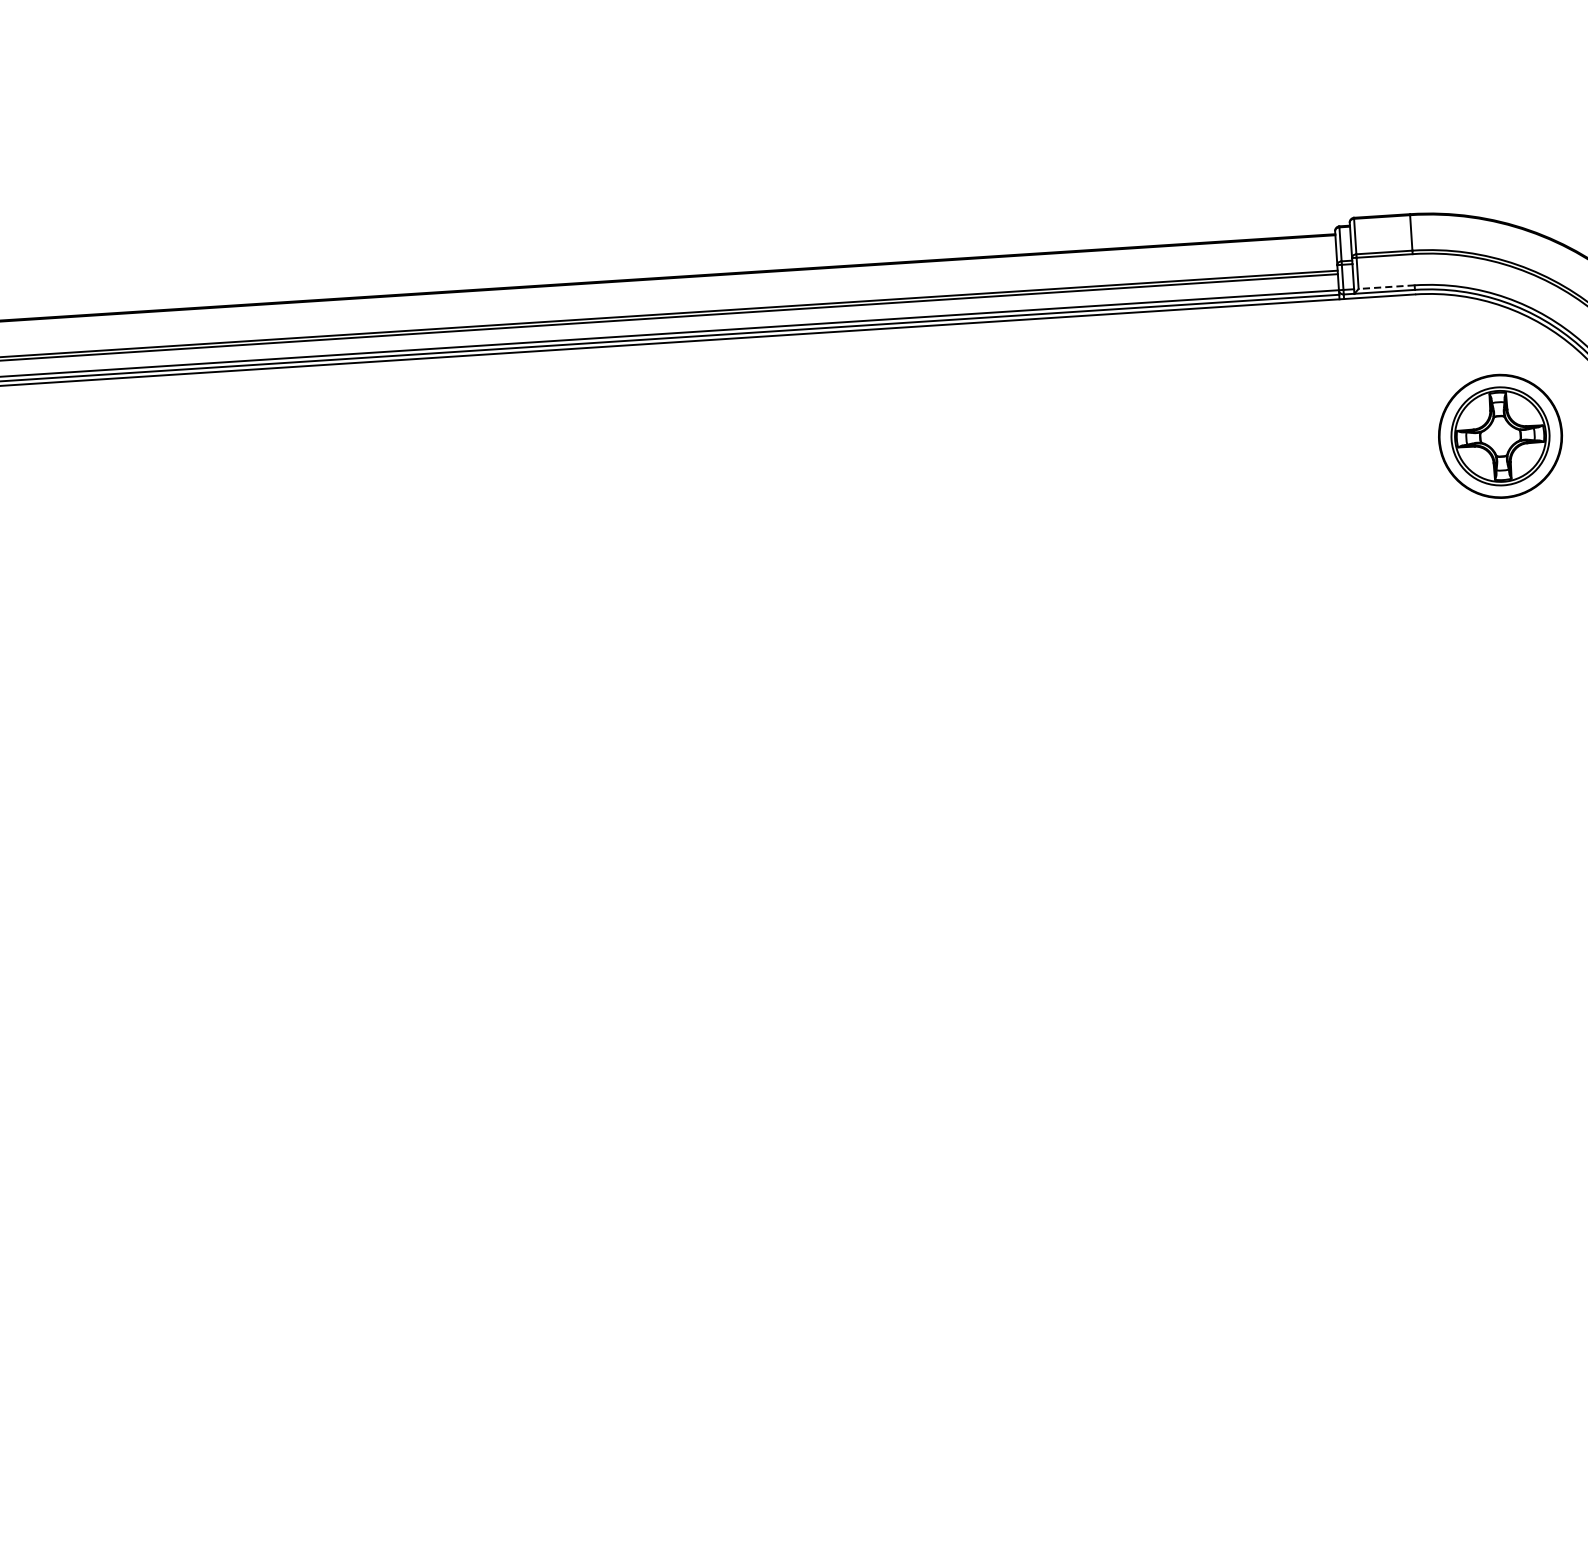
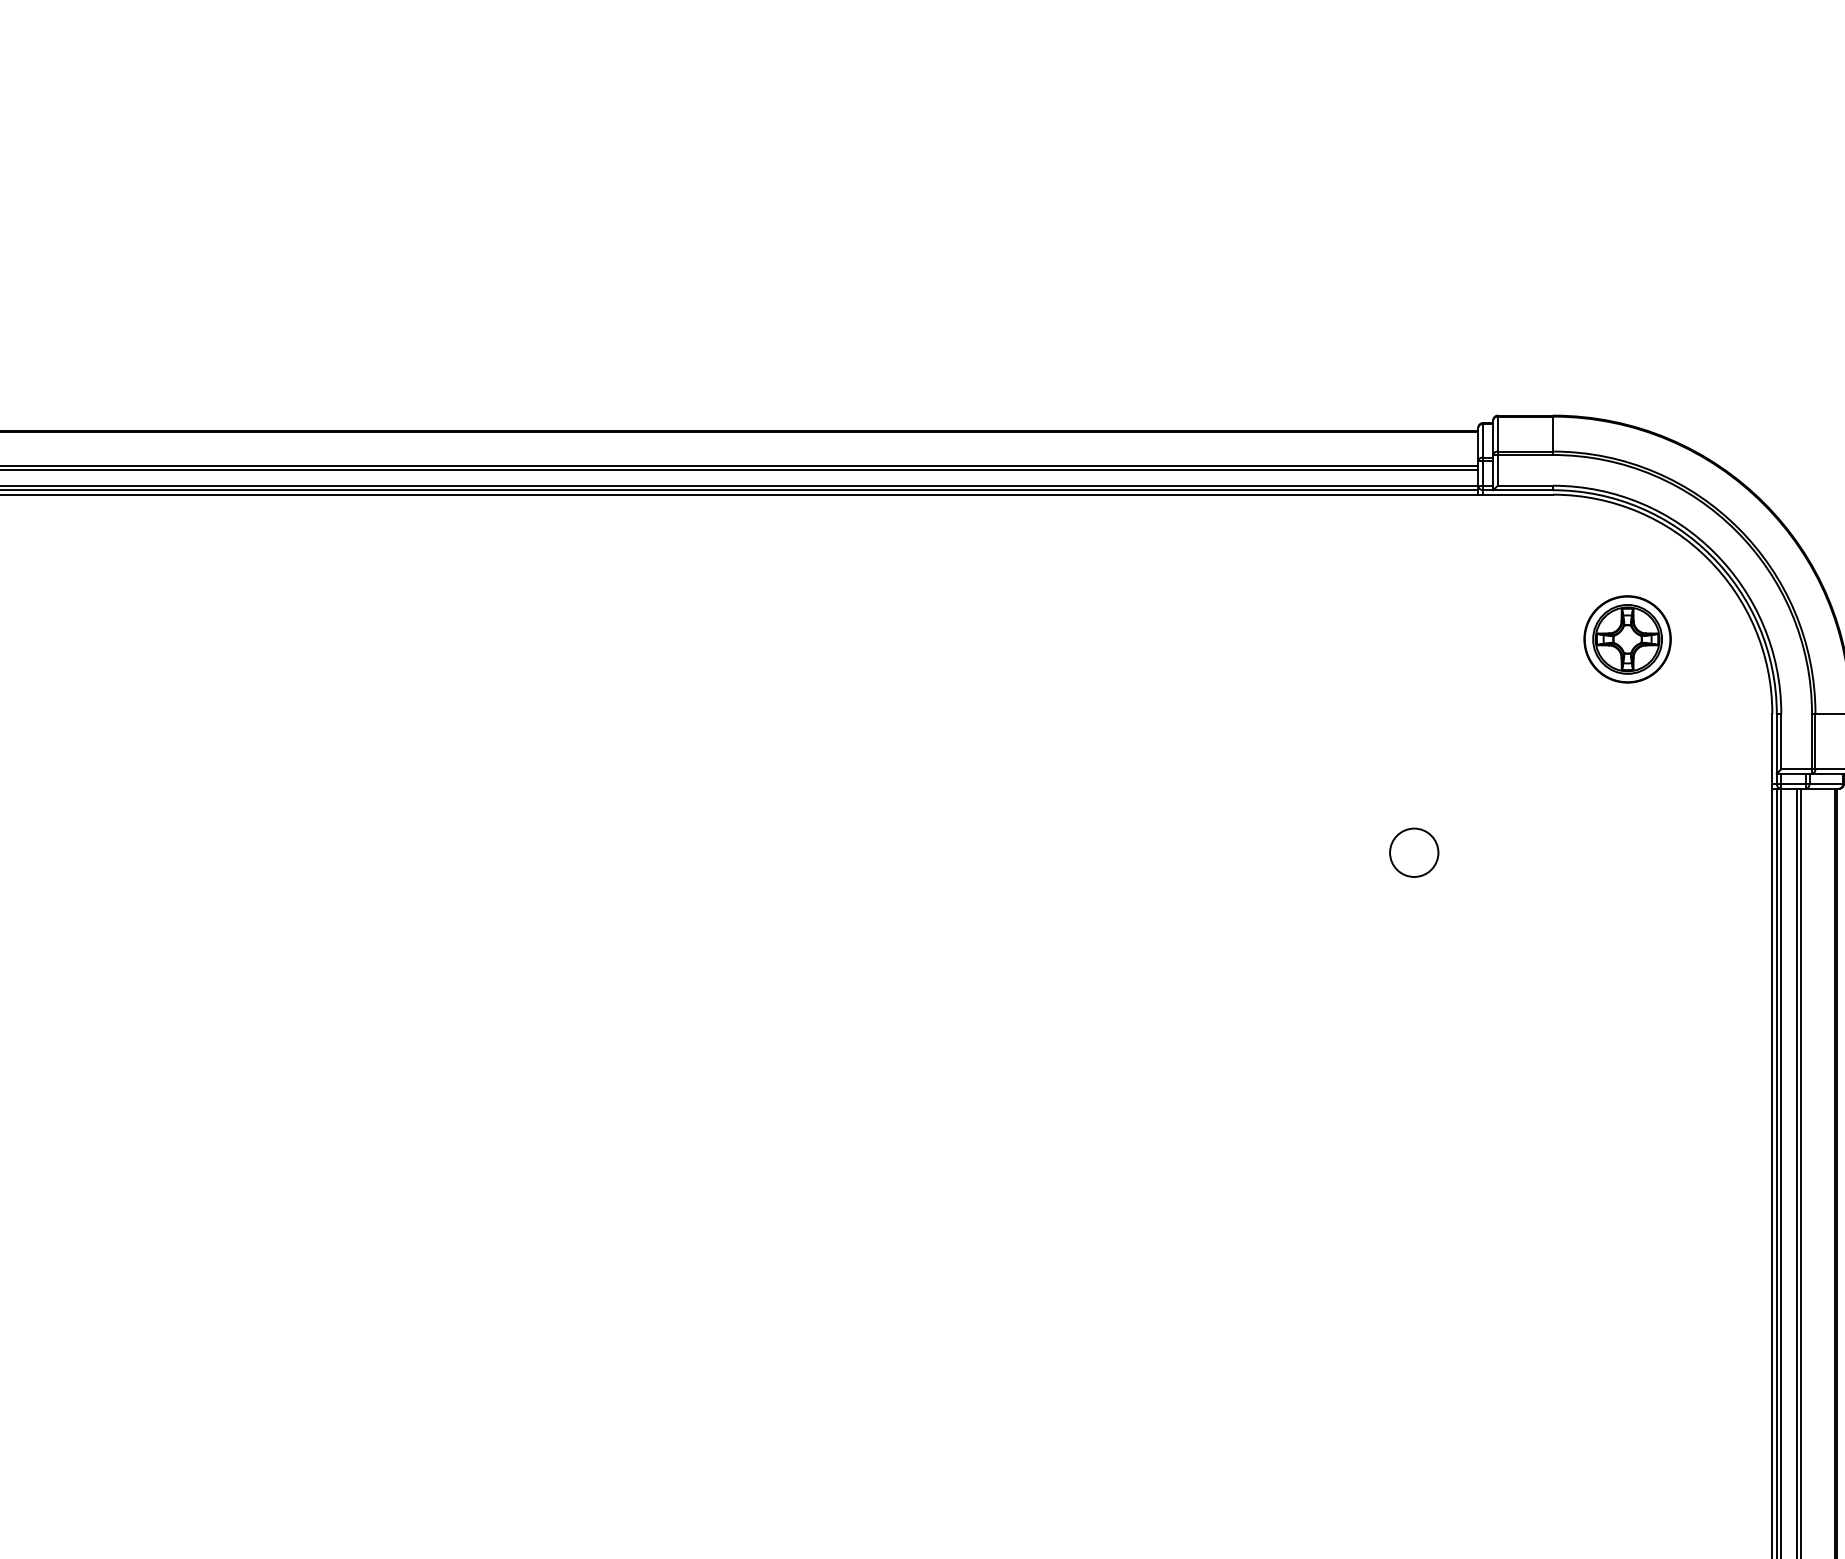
line: (1386, 286) -> (1525, 485), dashed -> solid
part: (1500, 436) -> (1627, 639), size x0.71
circle: (1298, 666) -> (1414, 852), added

